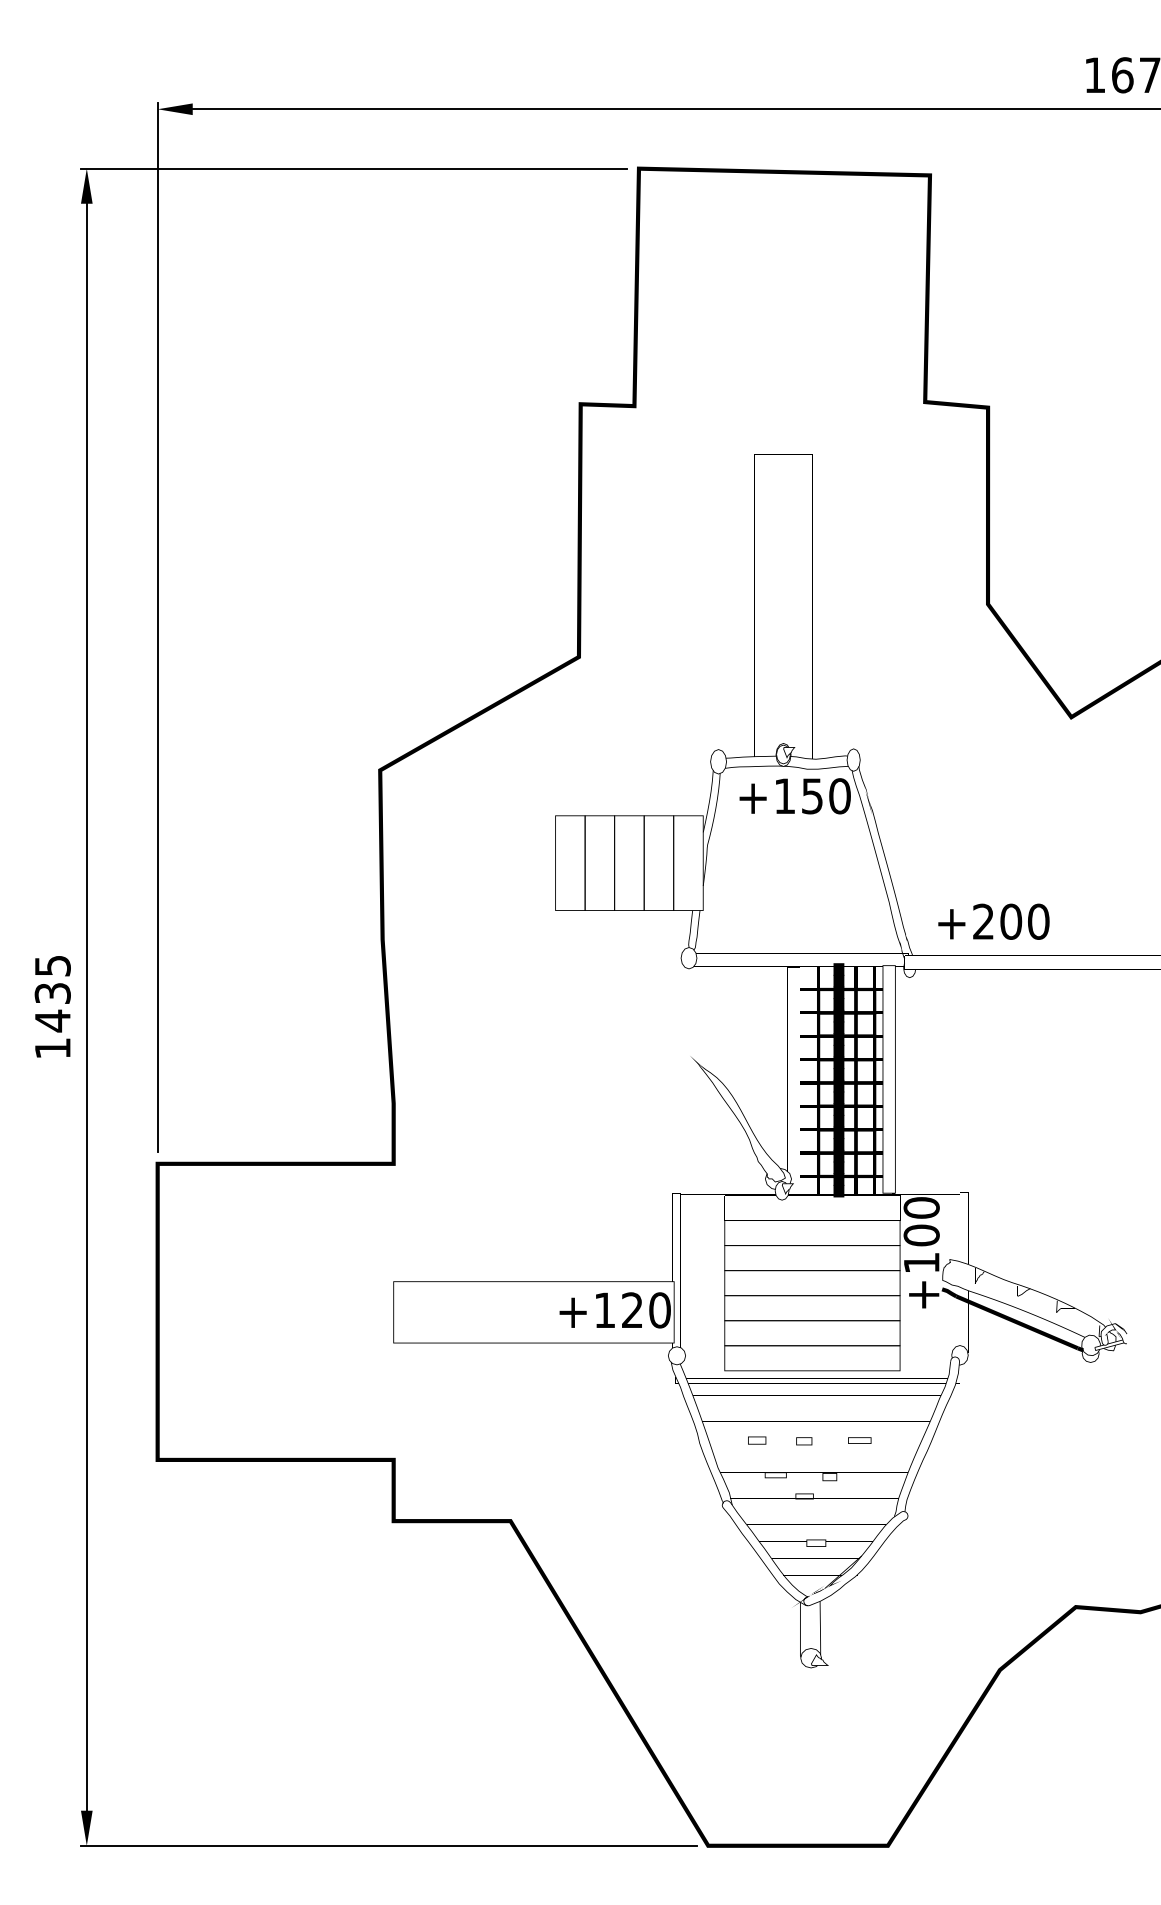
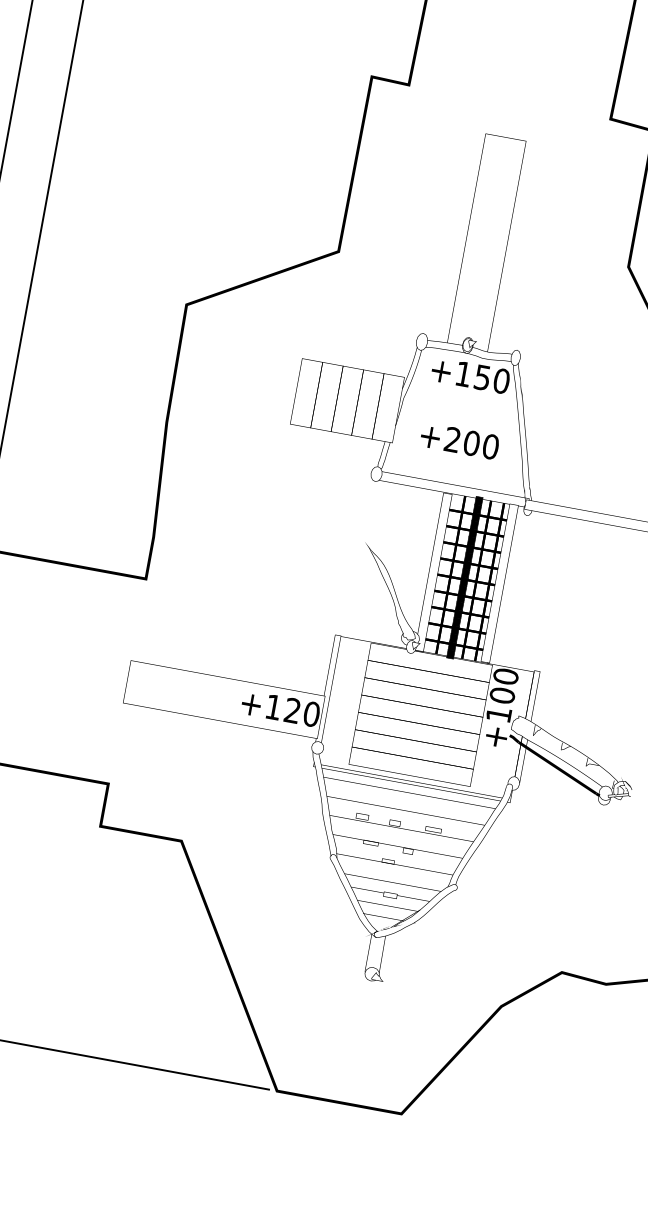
text: (993, 921) -> (459, 440), moved

